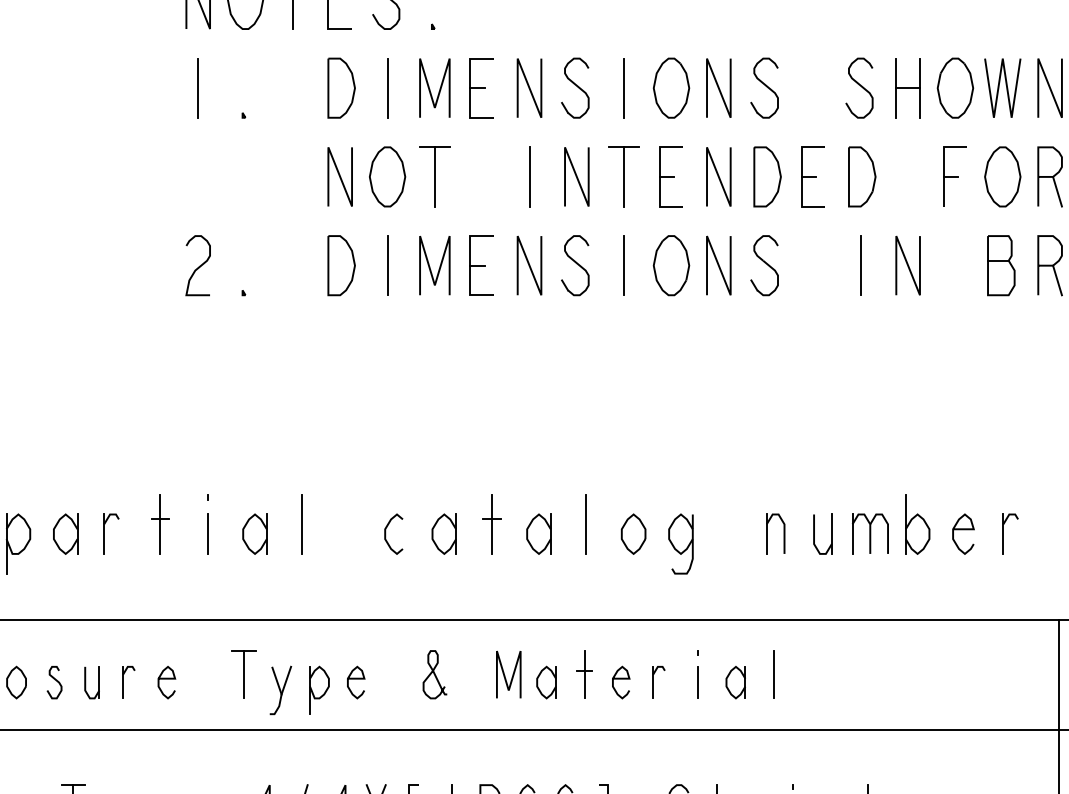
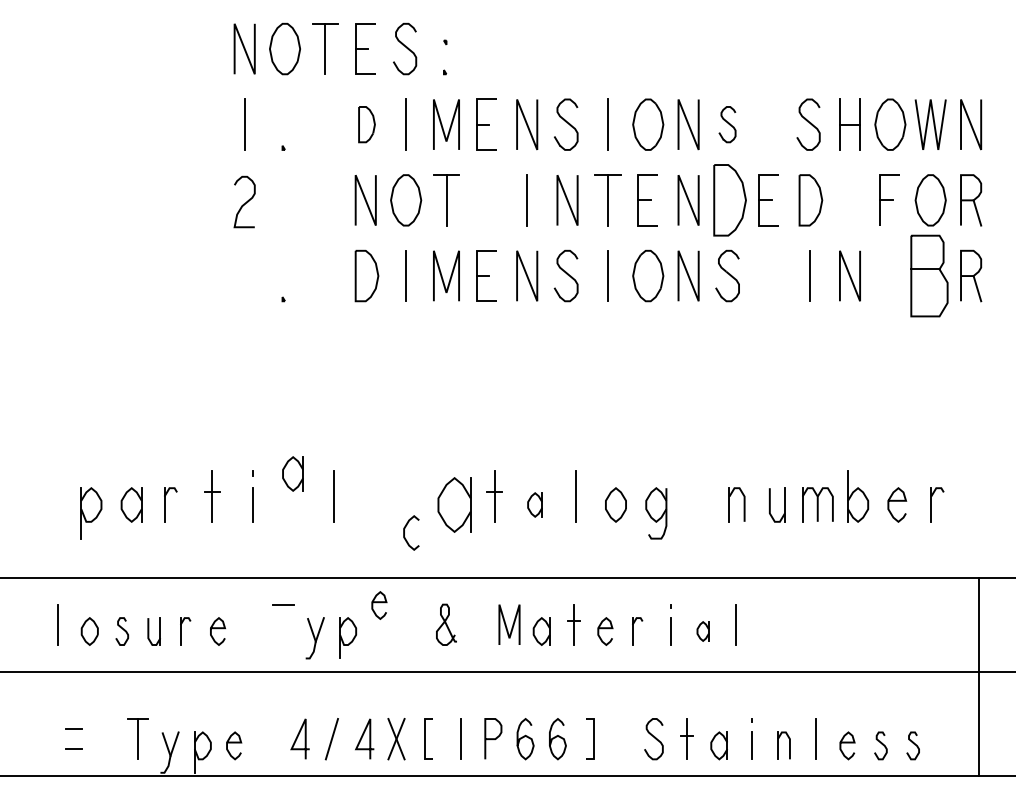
part: (341, 87) -> (366, 124), size x0.7
part: (764, 87) -> (727, 124), size x0.7
part: (767, 177) -> (730, 200), size x1.4
part: (1001, 265) -> (929, 275), size x1.6
curve: (199, 266) -> (245, 202), moved
part: (254, 533) -> (292, 473), moved
curve: (385, 533) -> (404, 532), moved
part: (444, 533) -> (454, 504), size x1.6
part: (538, 533) -> (534, 504), size x0.7
line: (243, 674) -> (283, 624), removed
curve: (356, 680) -> (379, 603), moved
part: (735, 682) -> (702, 631), size x0.7

